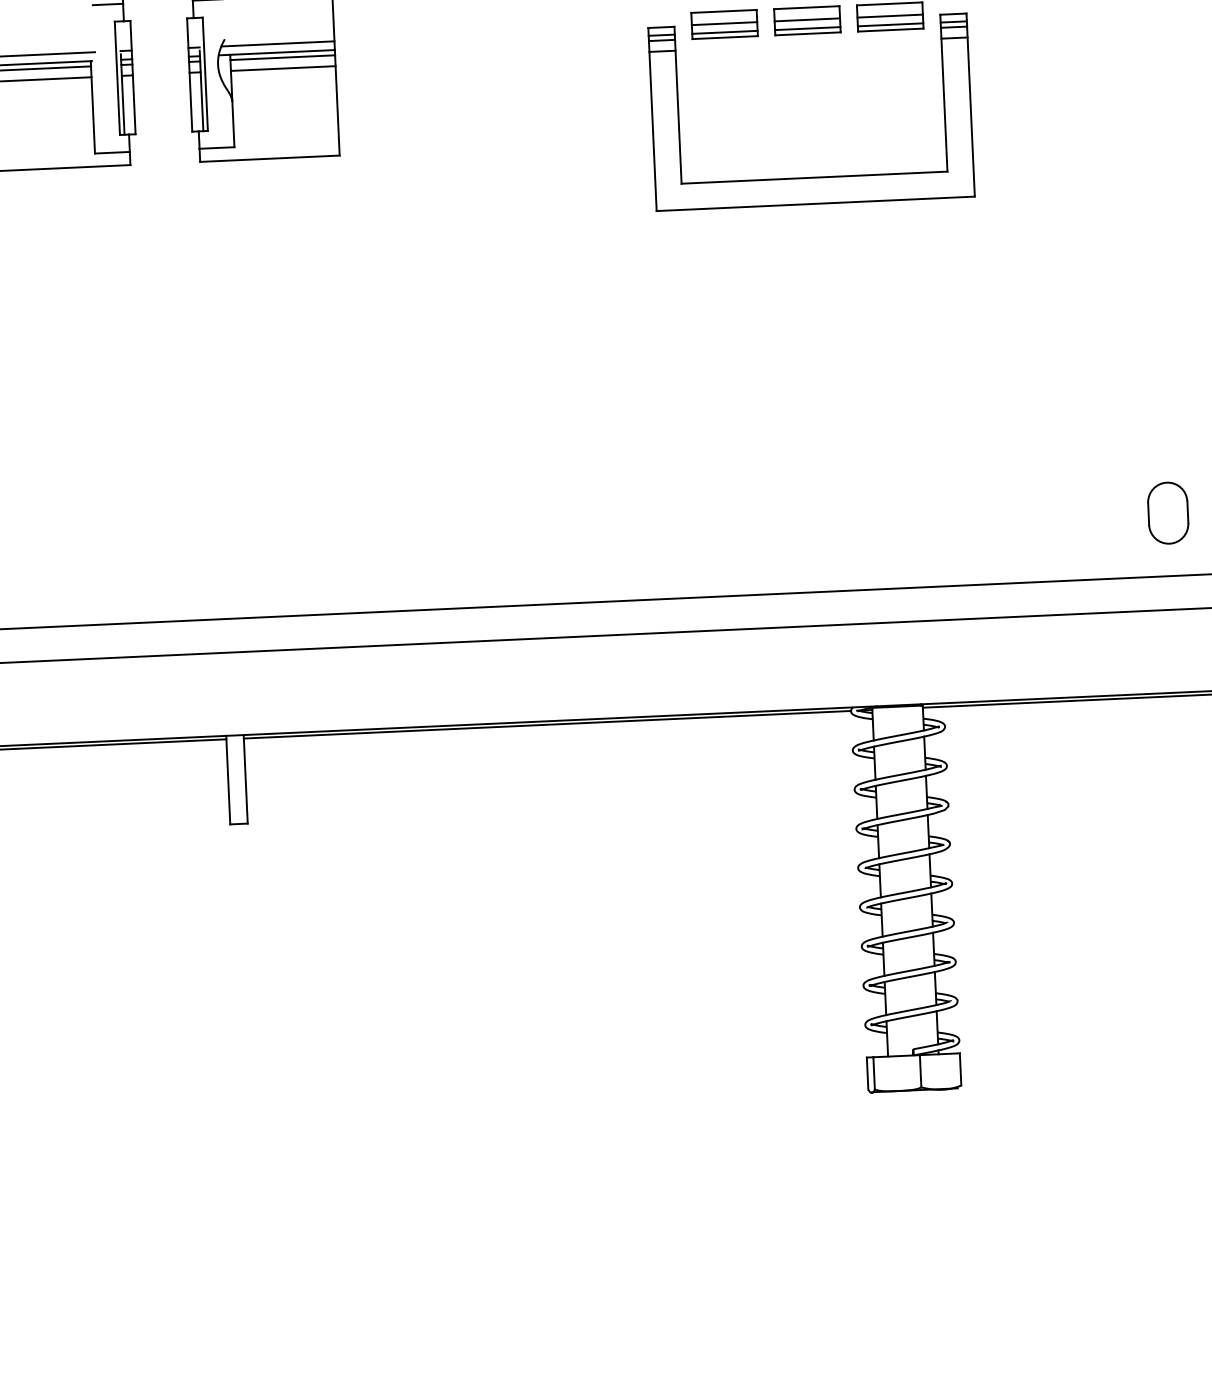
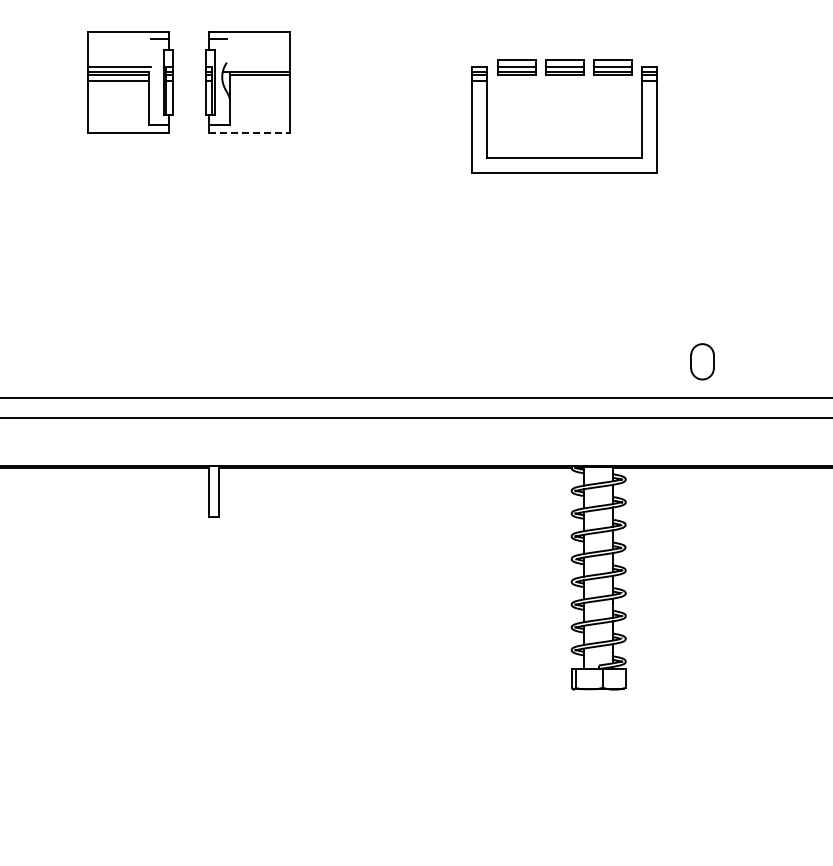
line: (278, 43) -> (257, 66), removed
line: (282, 69) -> (259, 81), removed
line: (271, 159) -> (250, 133), solid -> dashed
part: (1168, 512) -> (702, 361), moved

